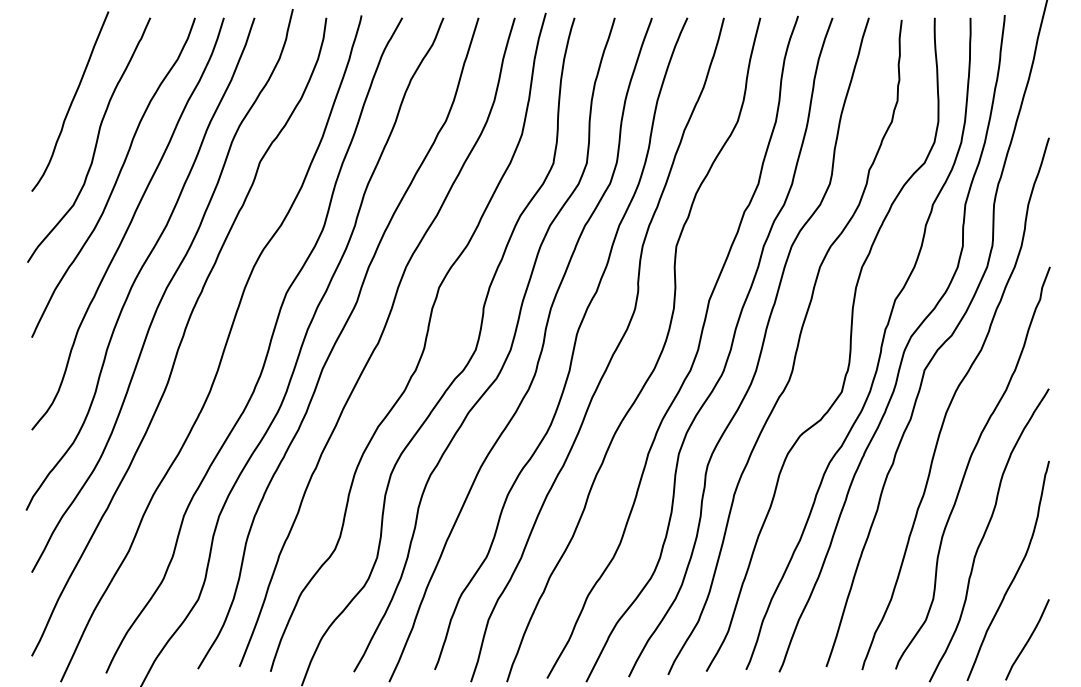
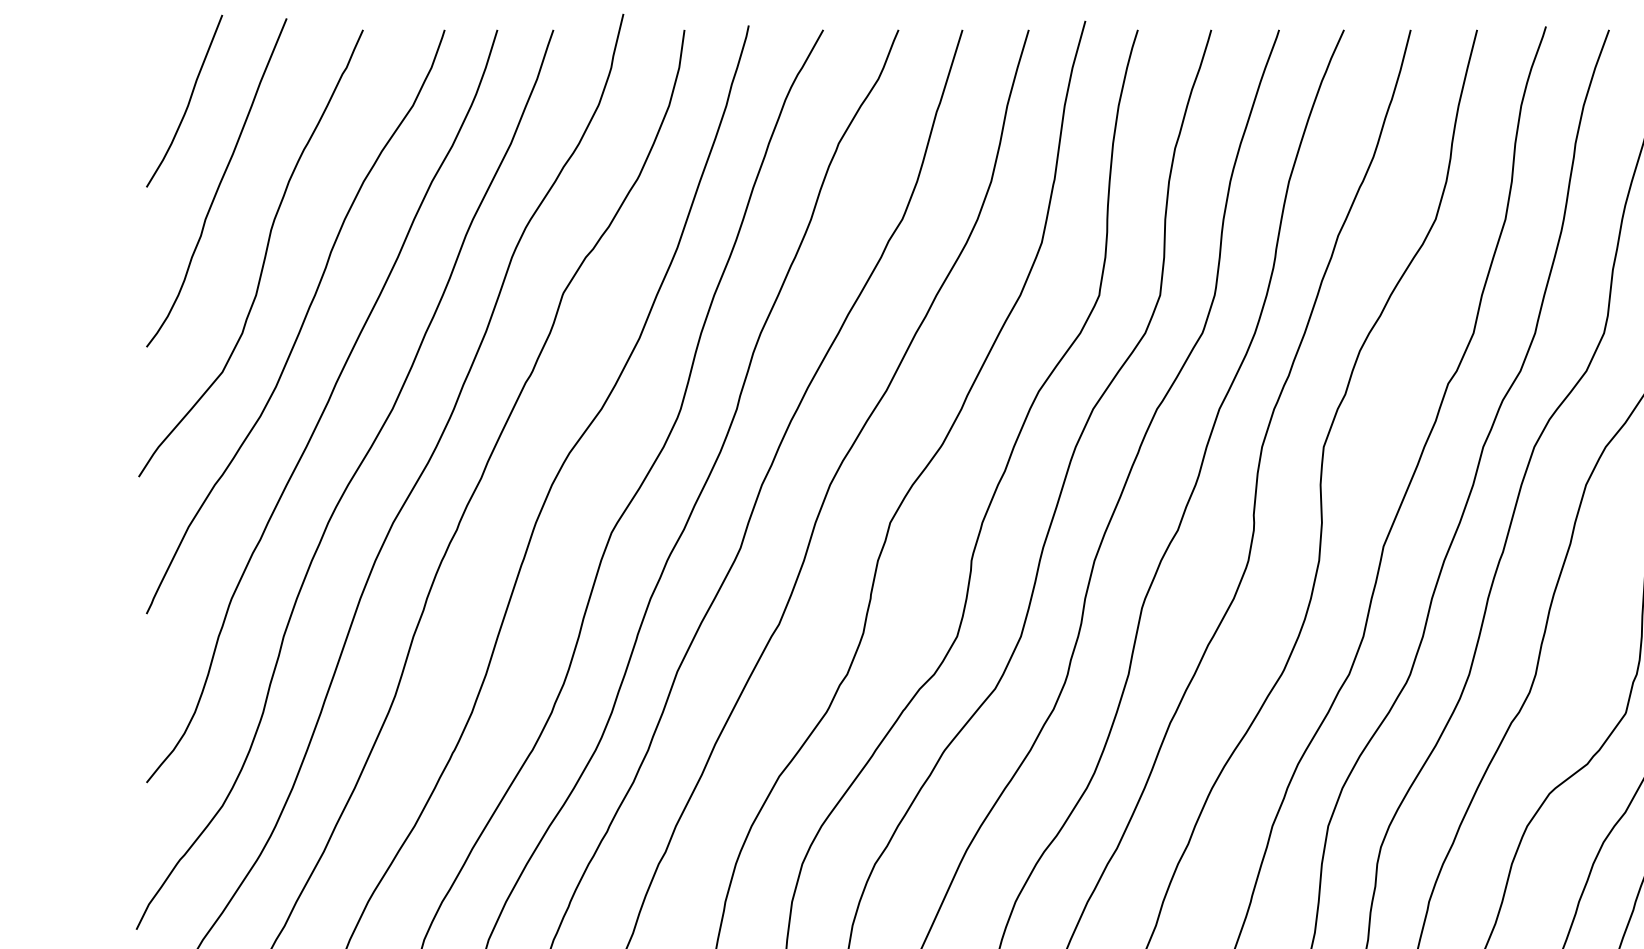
curve: (54, 56) -> (187, 100), added

